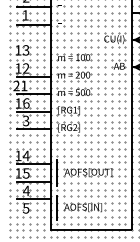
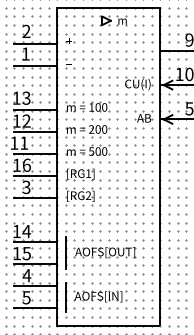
line: (33, 59) -> (35, 109), added
text: (16, 85) -> (14, 142), 21 -> 11
line: (33, 216) -> (35, 308), added

